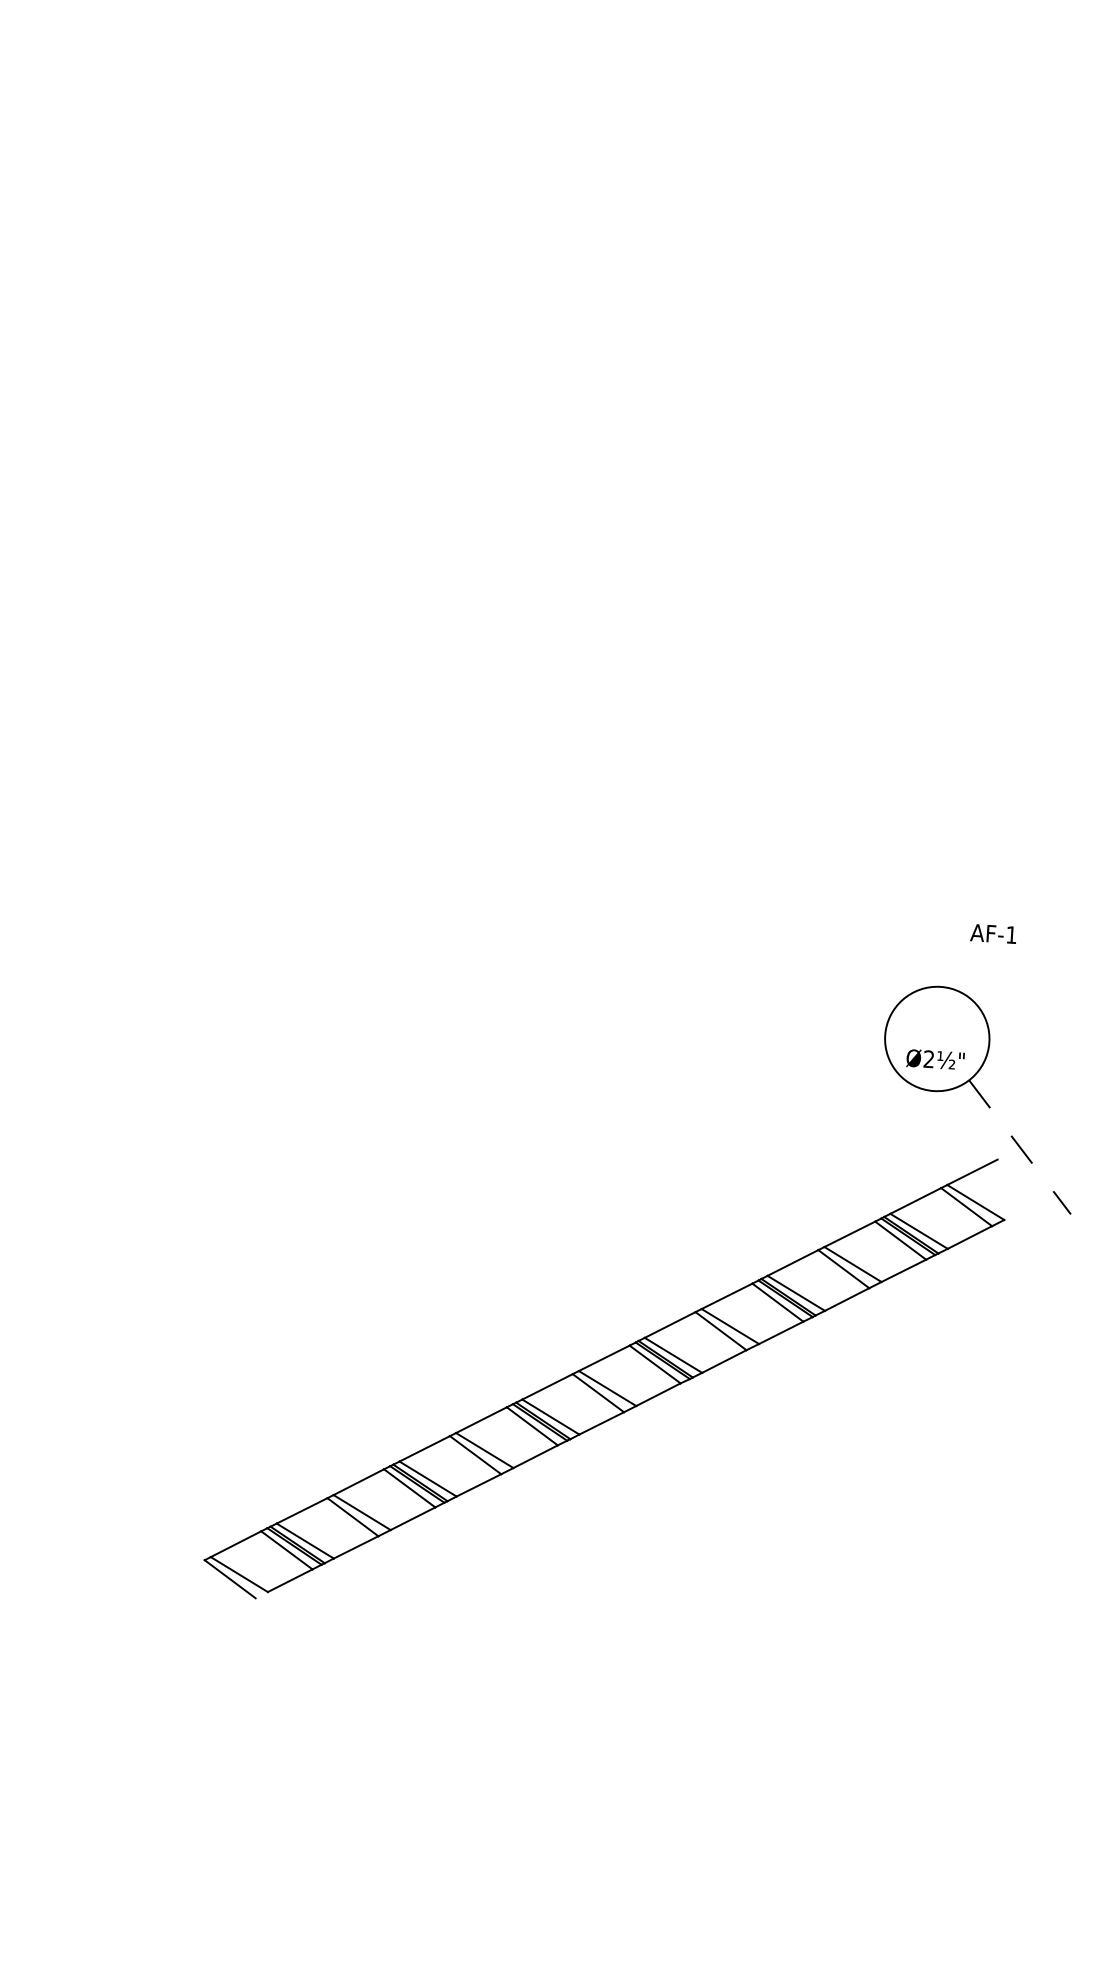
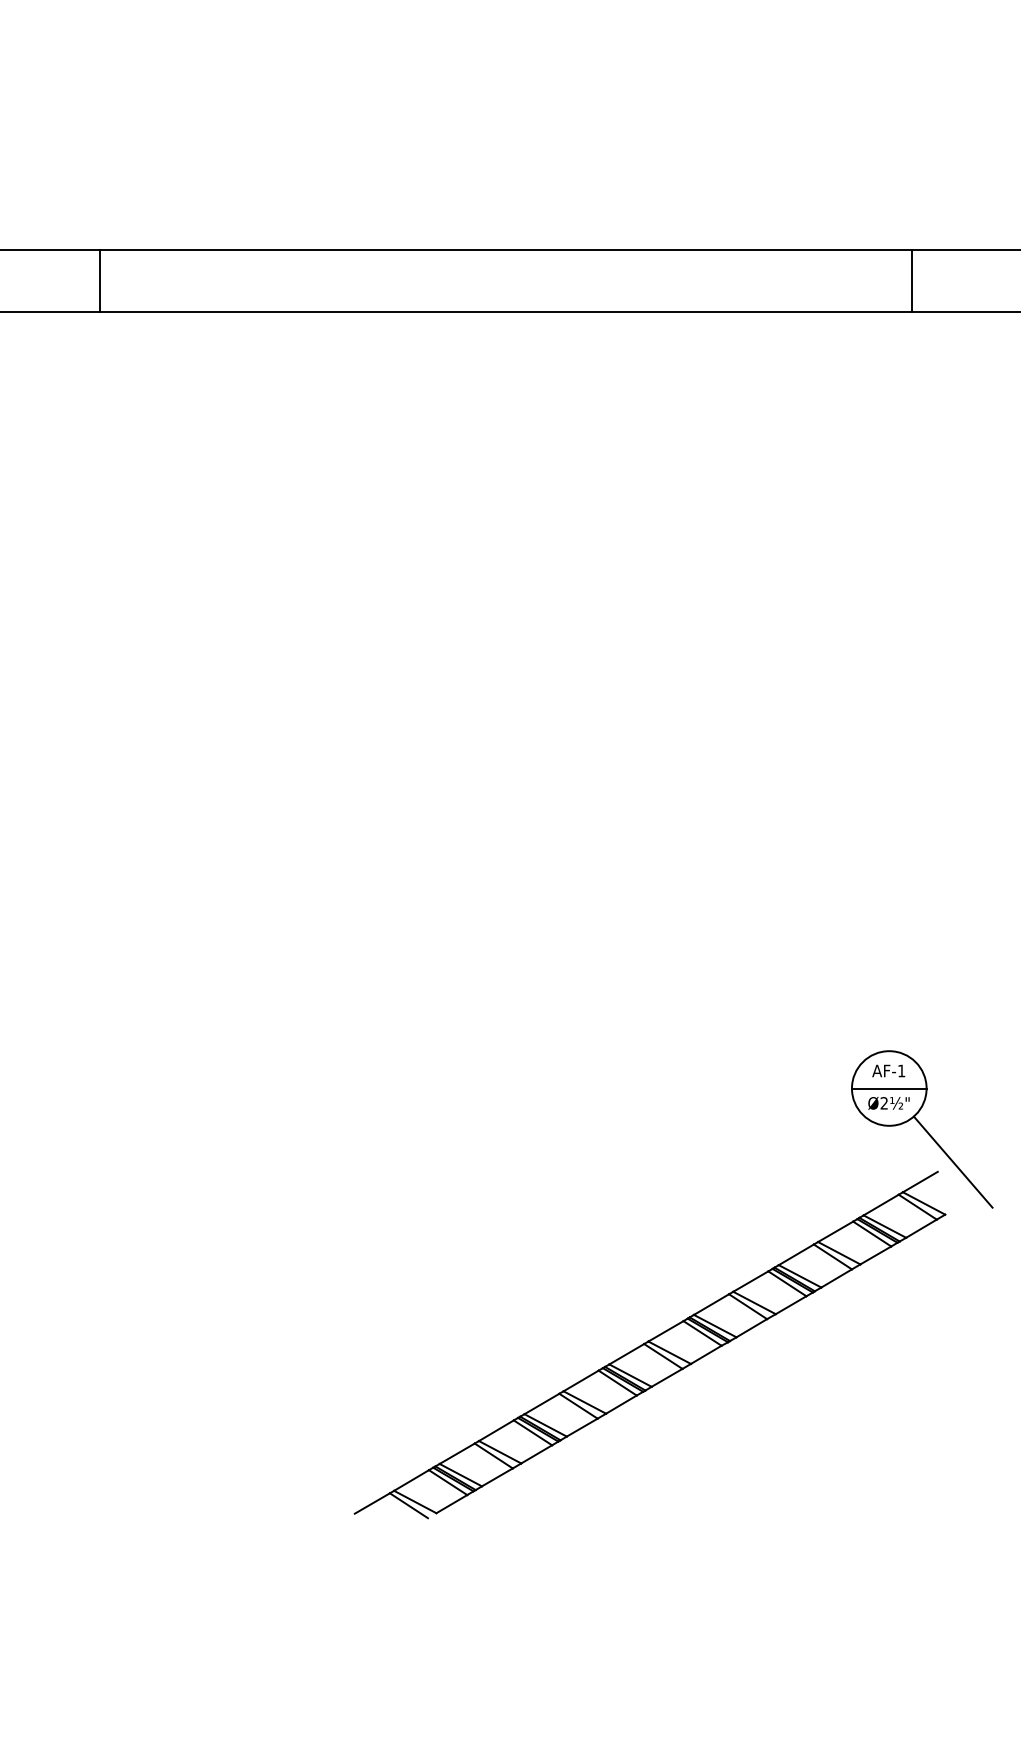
text: (993, 933) -> (888, 1070), moved
line: (936, 1038) -> (888, 1088), added
line: (1020, 1147) -> (953, 1162), dashed -> solid
line: (178, 1572) -> (371, 1503), added

